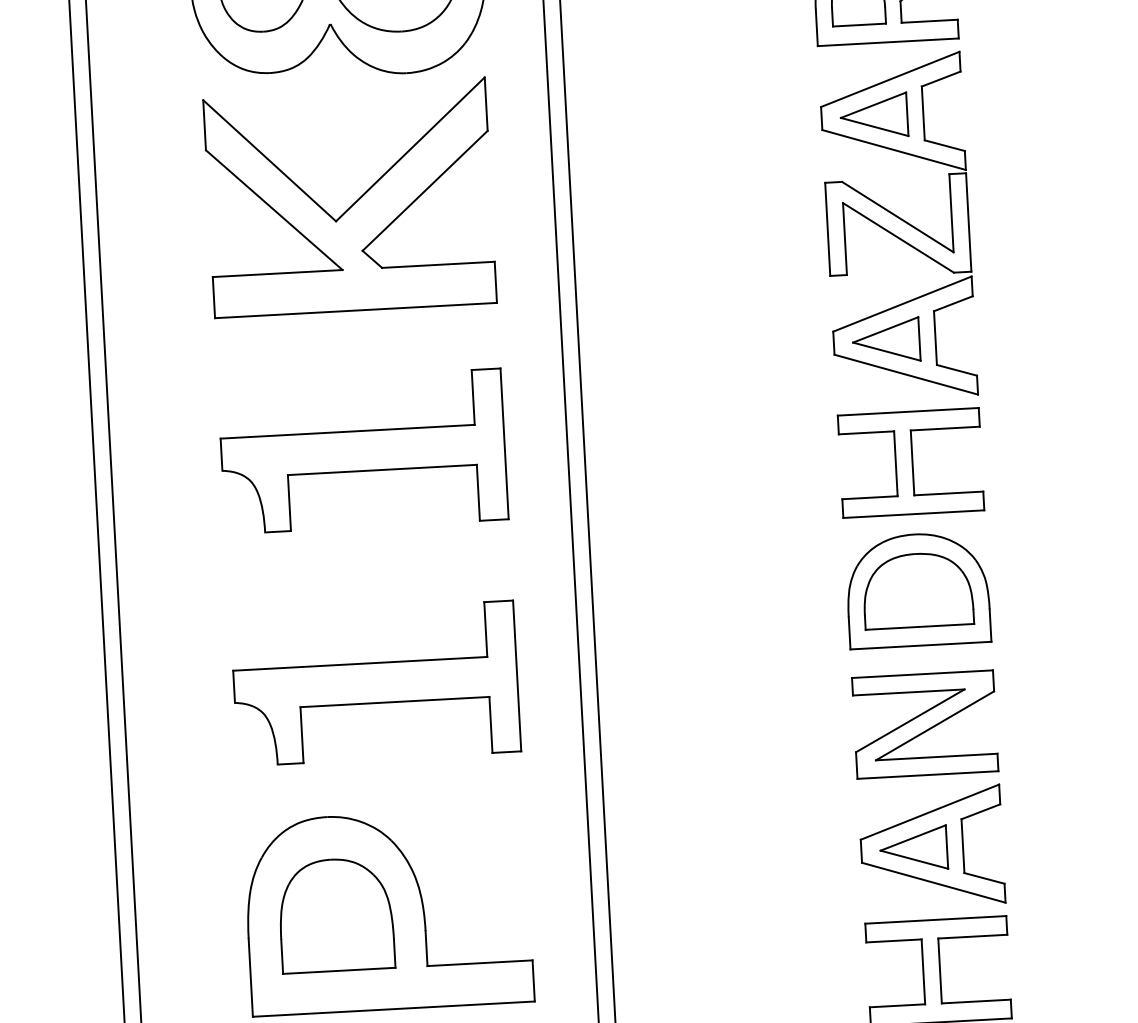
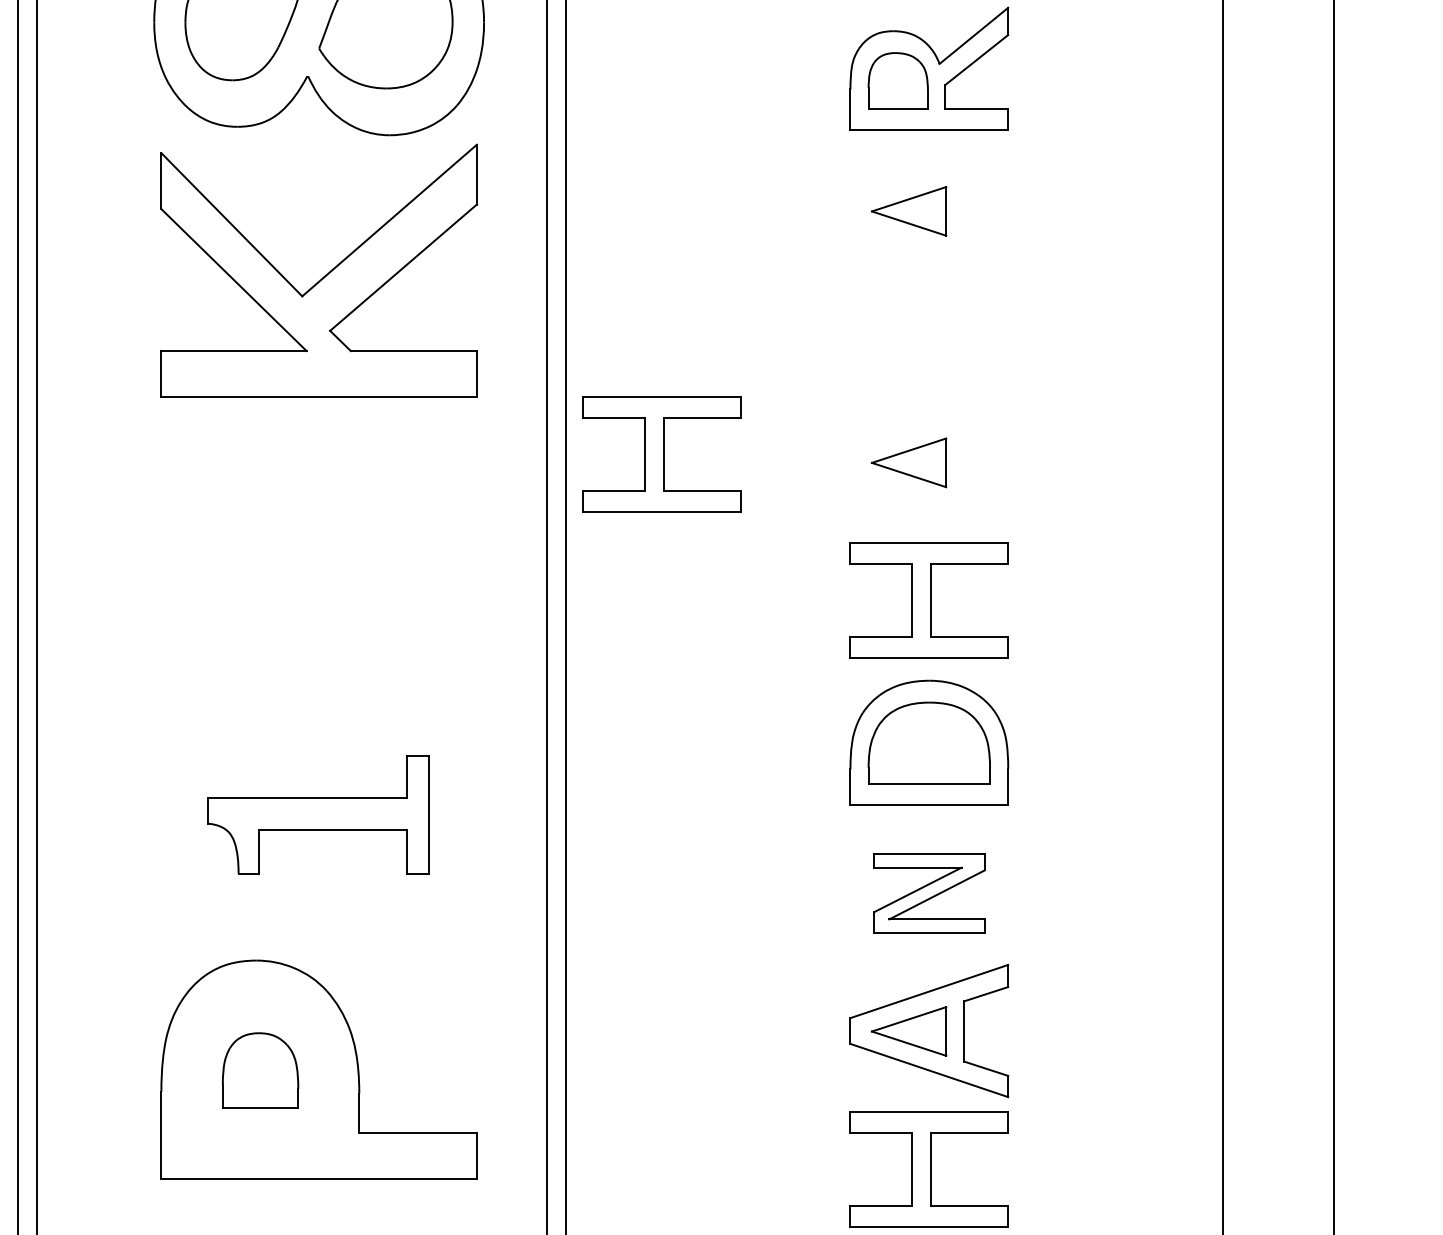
part: (898, 226) -> (929, 336), removed
part: (664, 345) -> (661, 454), added
part: (363, 451) -> (318, 554), removed
part: (375, 683) -> (318, 814), size x0.7
part: (925, 724) -> (929, 893), size x0.7
part: (336, 915) -> (260, 1070), size x0.6

